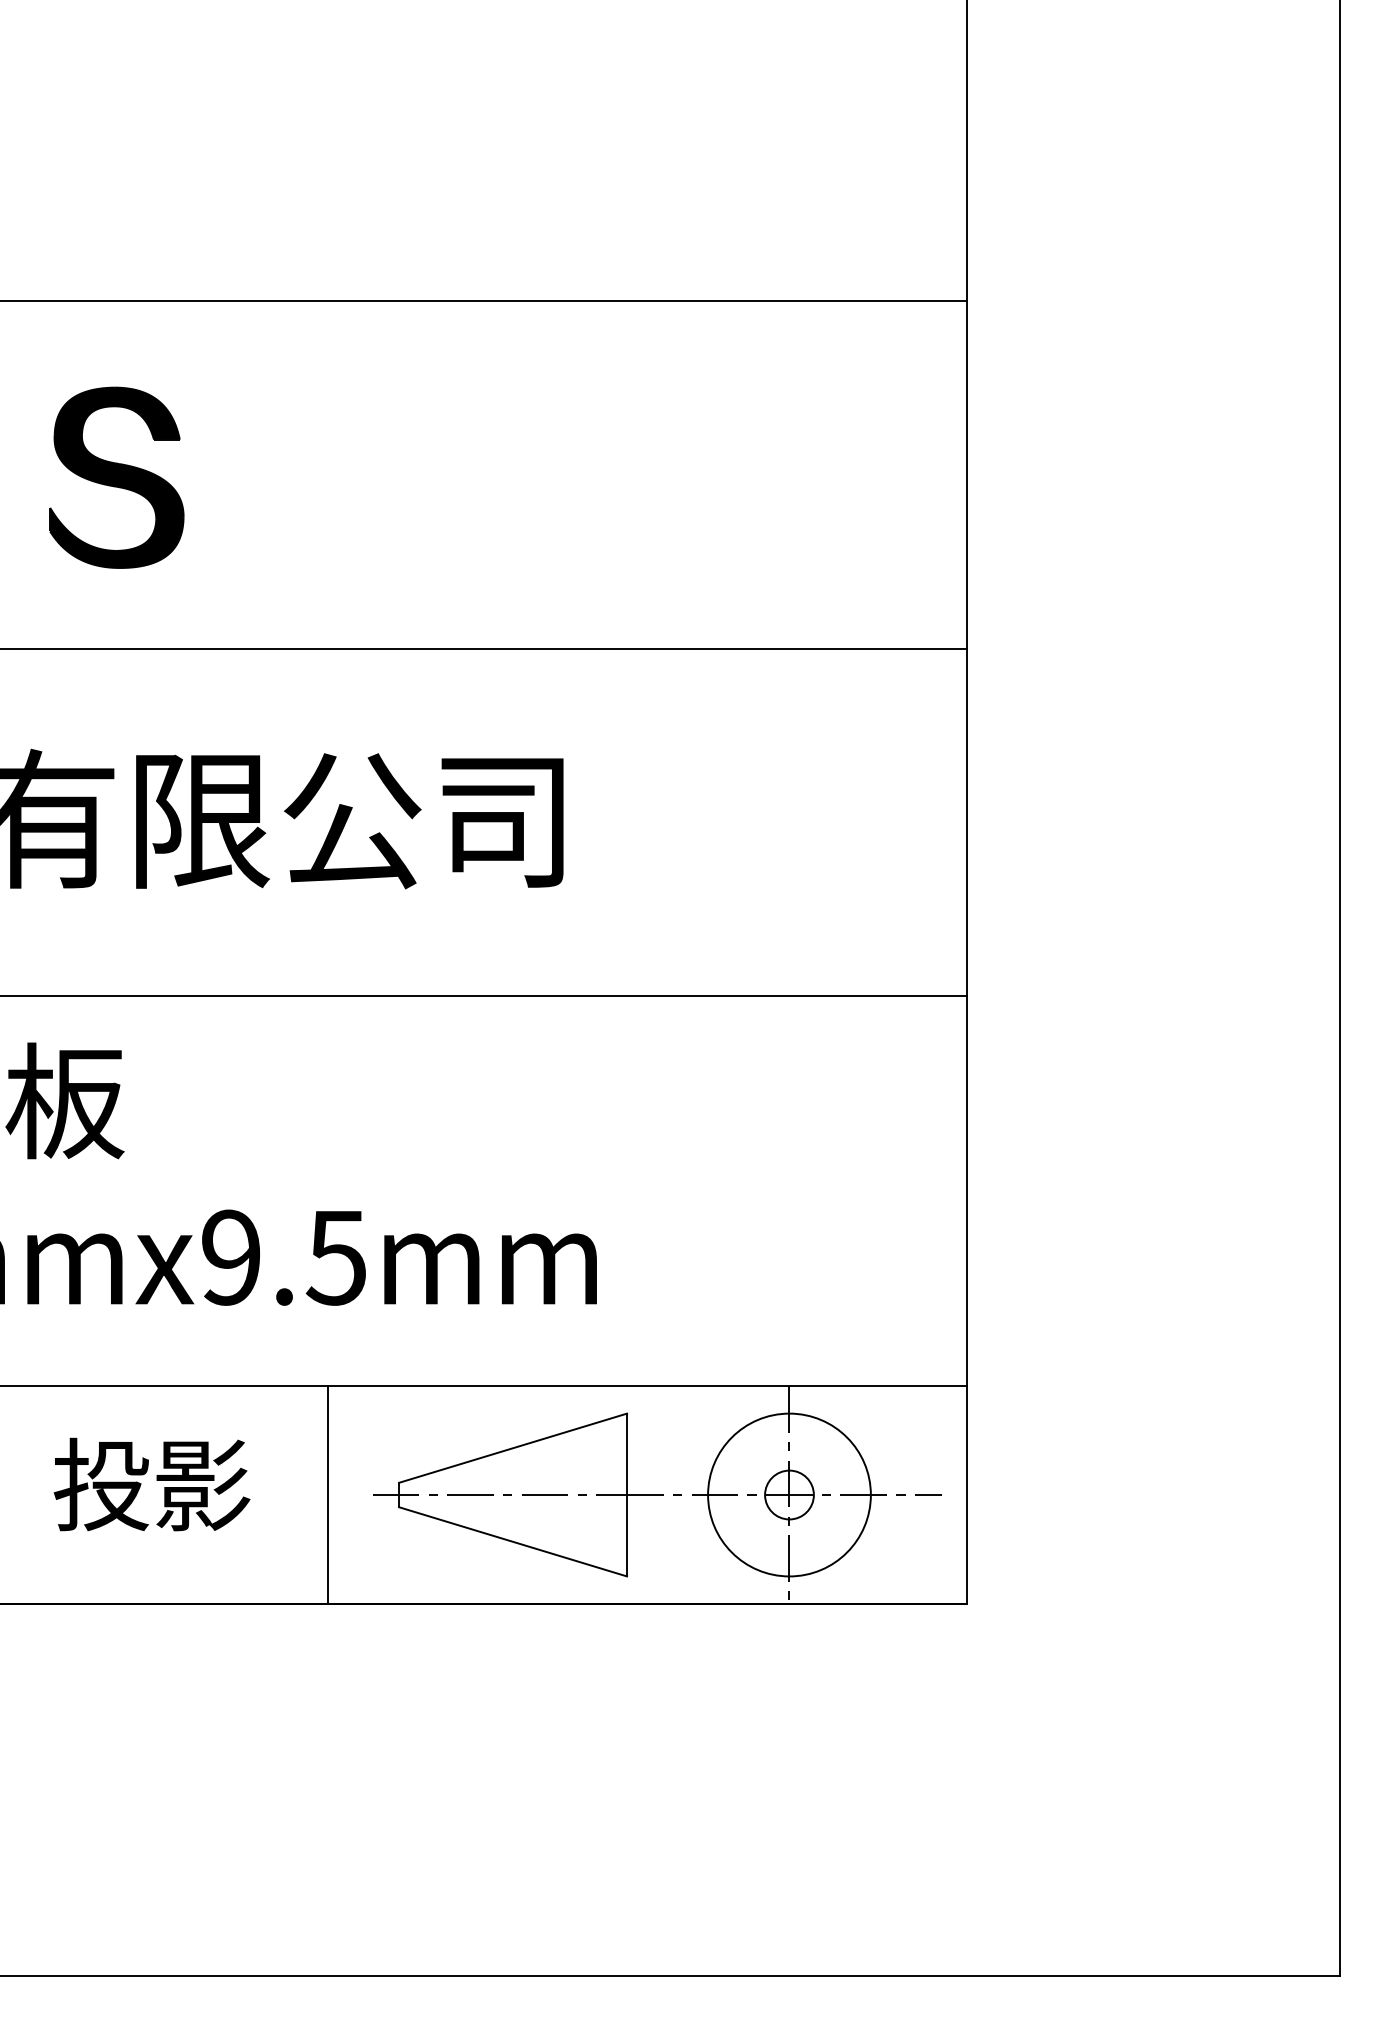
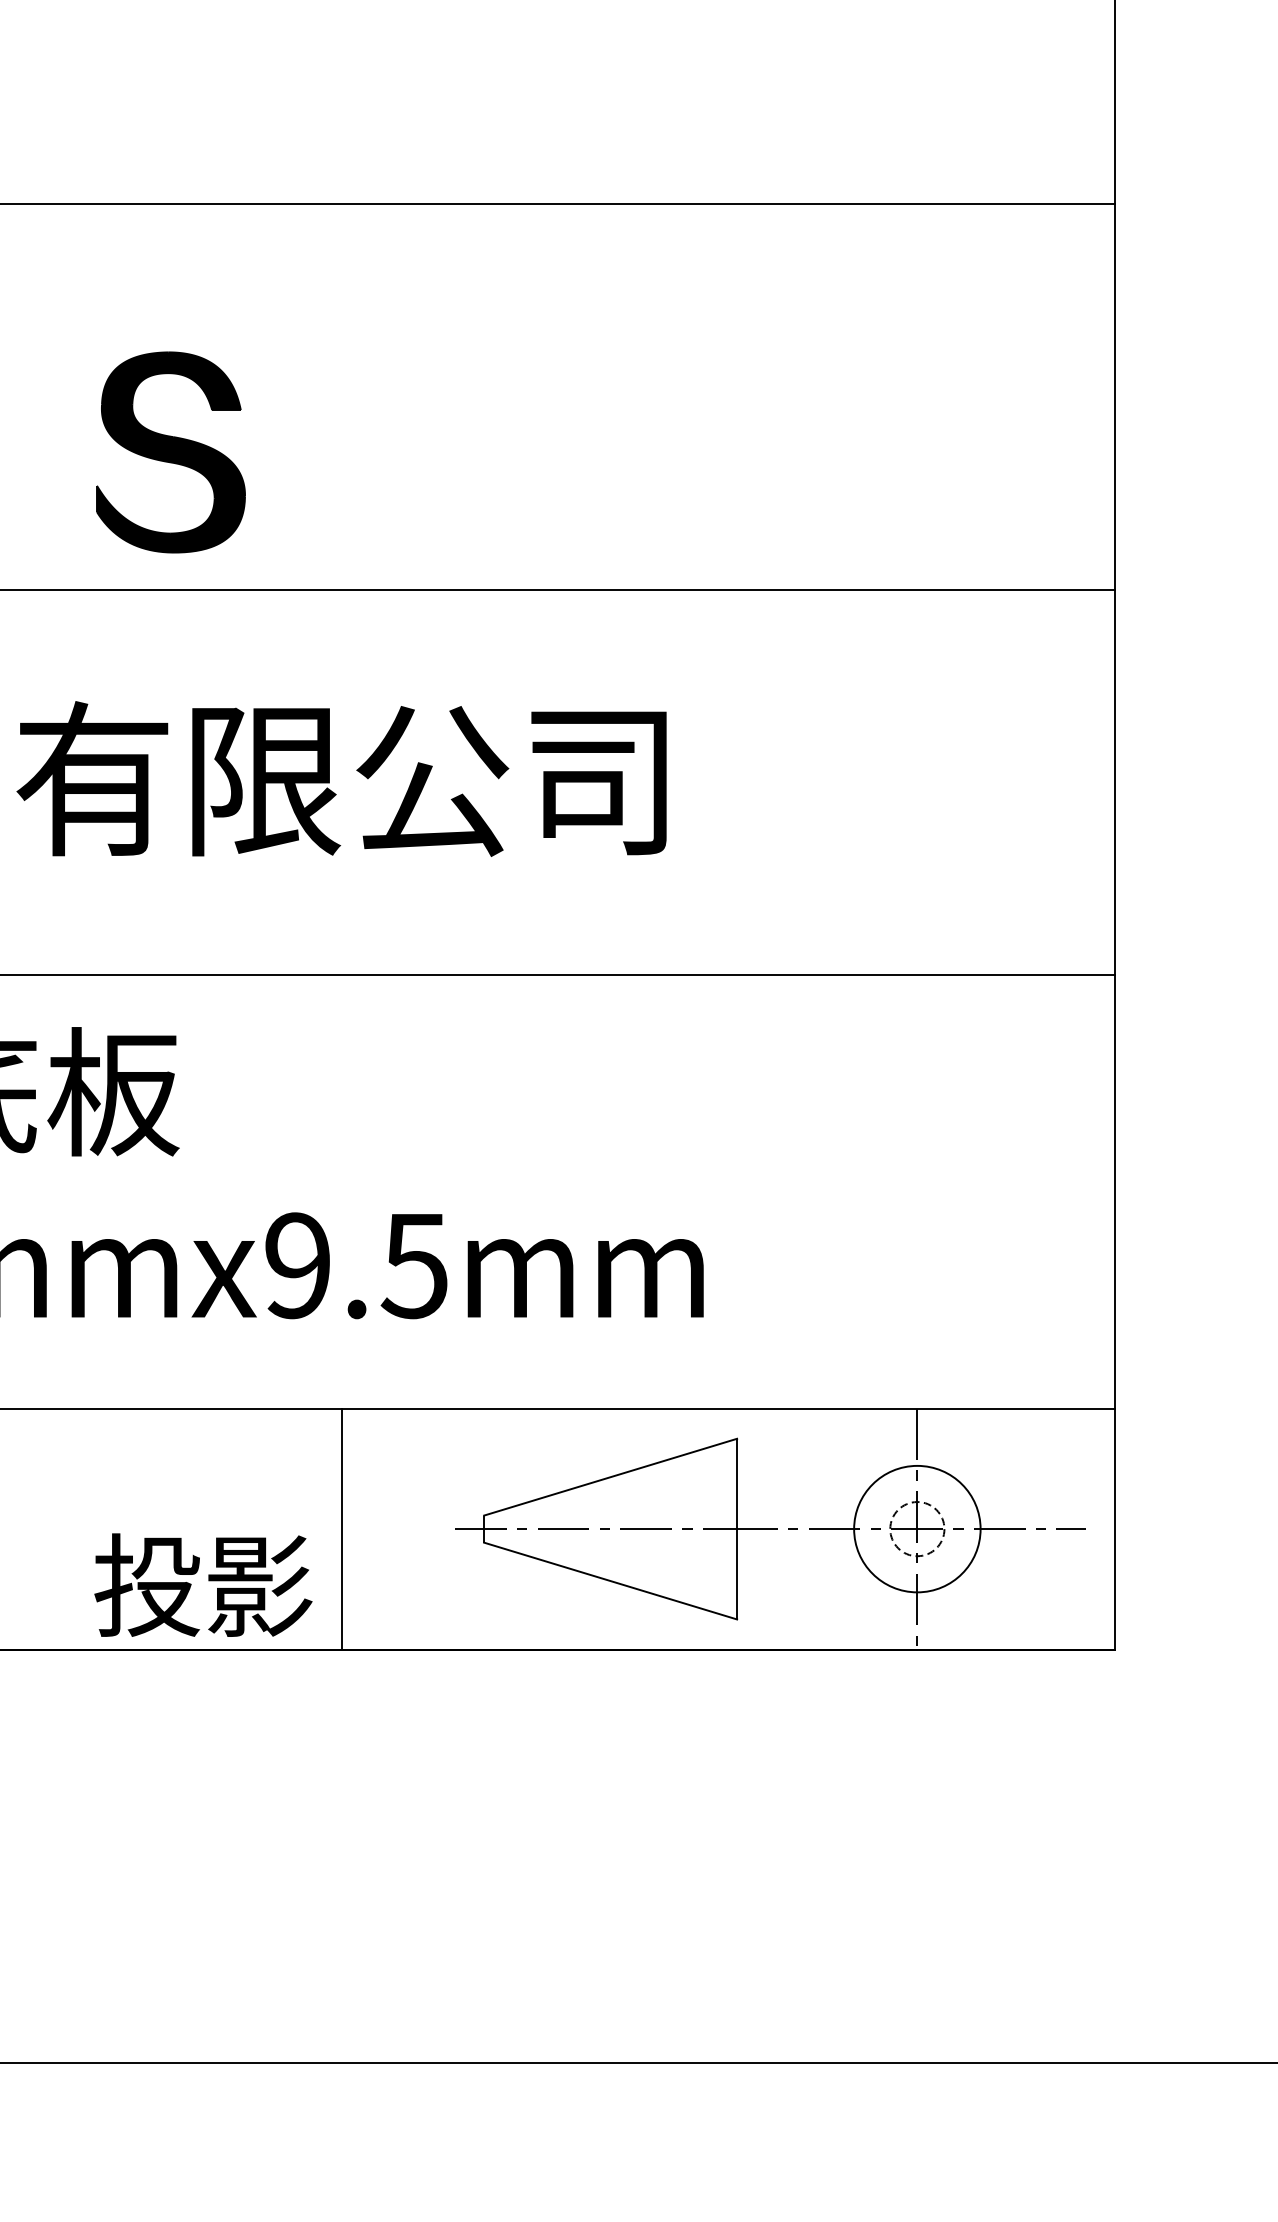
part: (116, 477) -> (170, 452), moved
text: (151, 1484) -> (202, 1585), moved
line: (327, 1494) -> (341, 1528), moved
circle: (789, 1494) -> (917, 1528), size x0.7
circle: (789, 1494) -> (917, 1528), solid -> dashed

